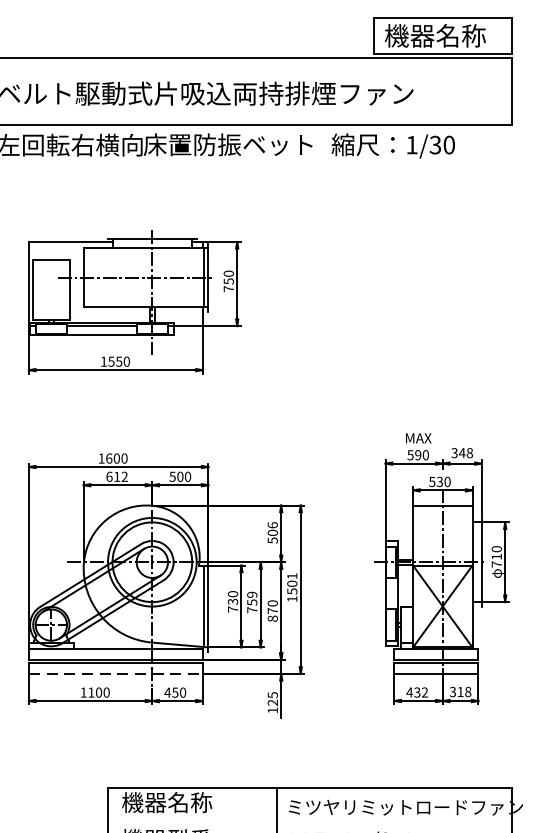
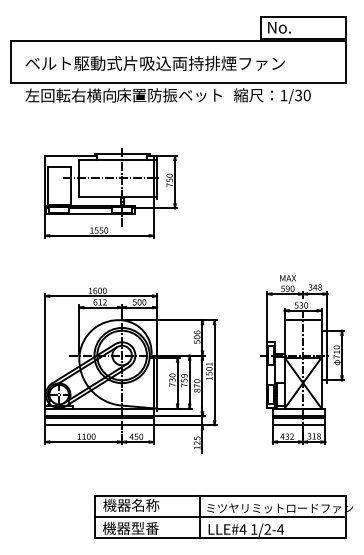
text: (435, 35) -> (298, 27), 機器名称 -> No.
line: (116, 674) -> (99, 425), dashed -> solid
line: (310, 822) -> (220, 517), added

